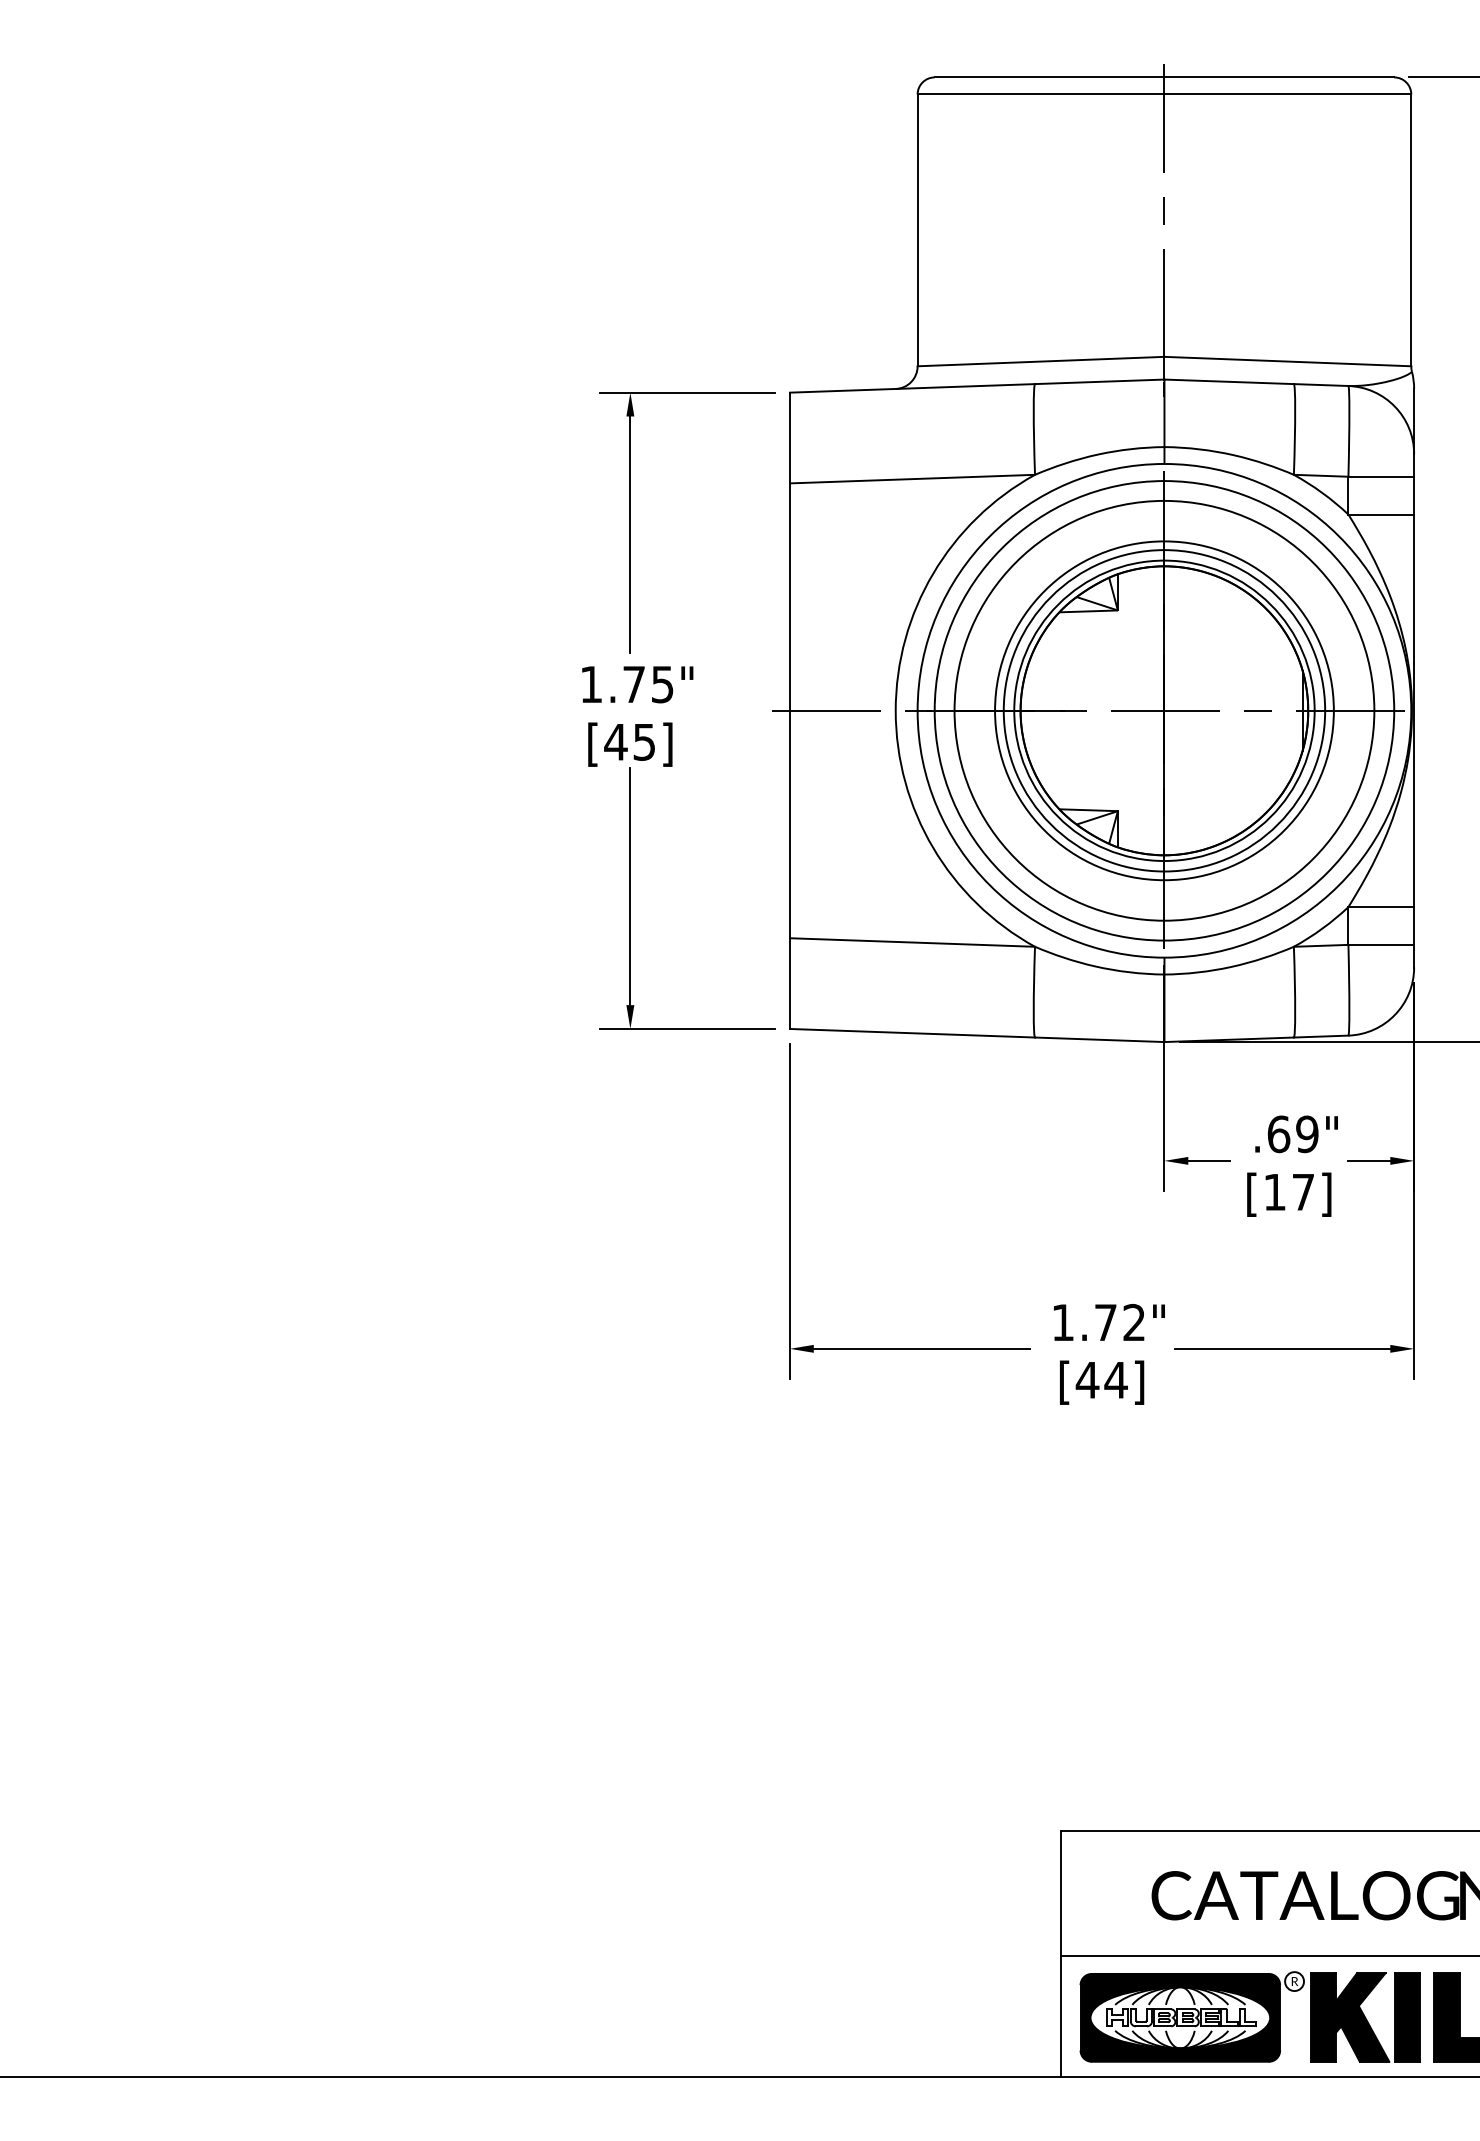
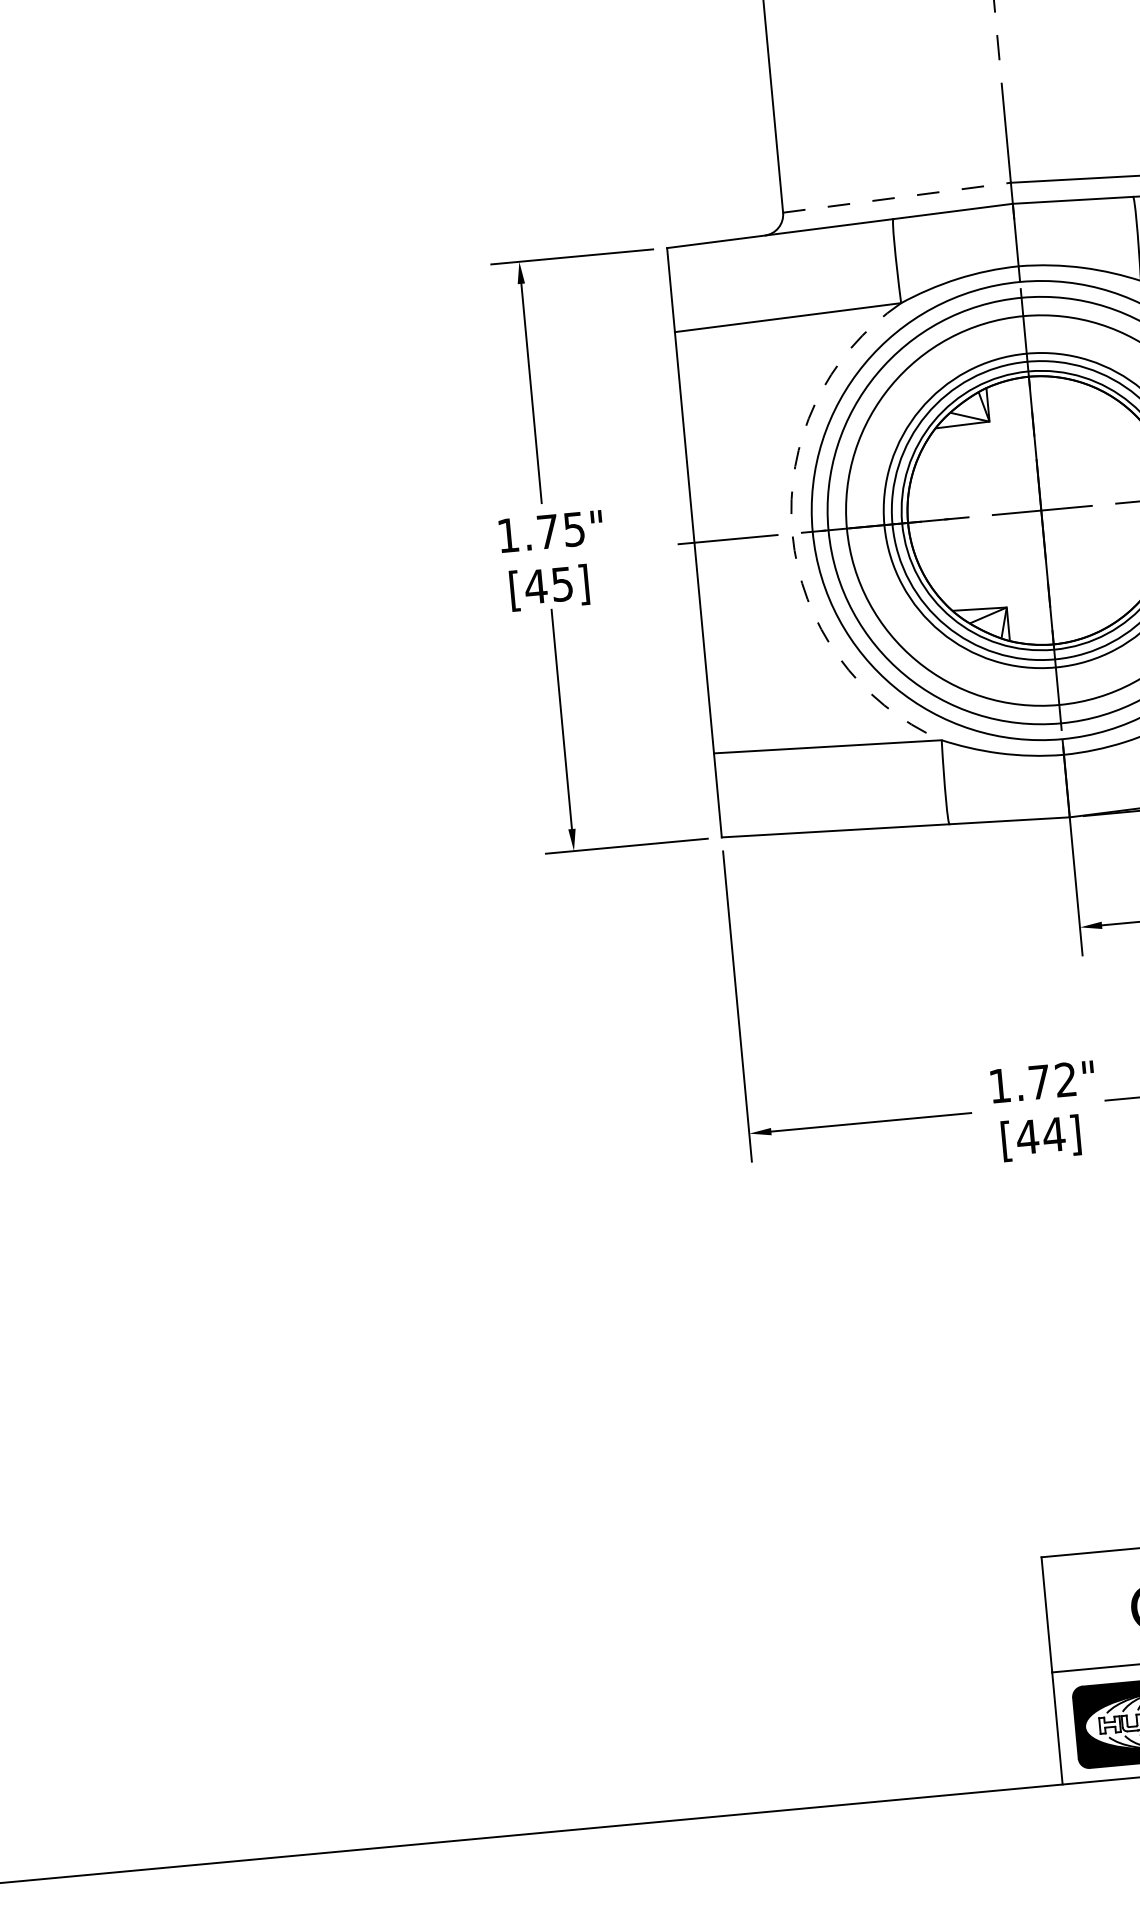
line: (1041, 361) -> (897, 197), solid -> dashed
arc: (895, 710) -> (792, 533), solid -> dashed

